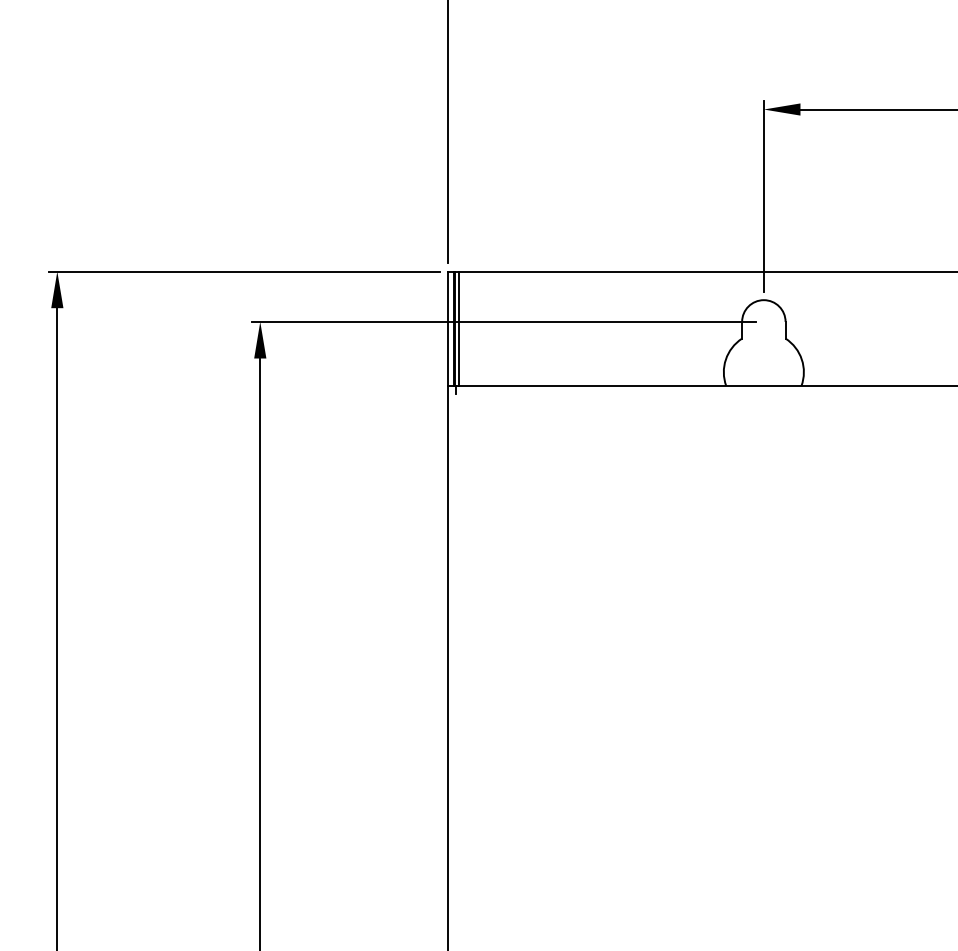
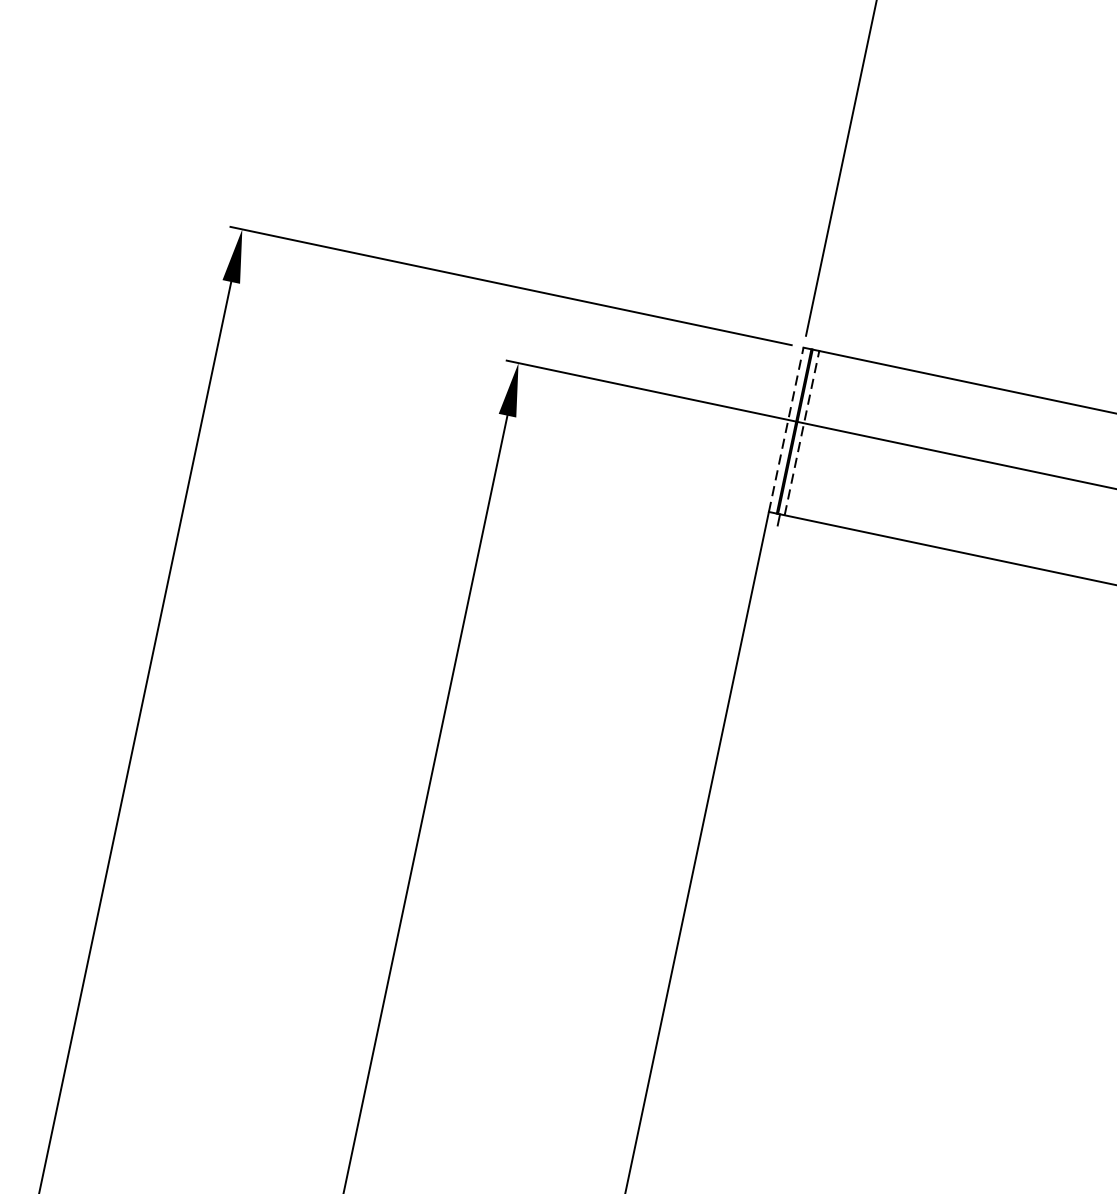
line: (448, 328) -> (786, 429), solid -> dashed
line: (459, 328) -> (802, 432), solid -> dashed

